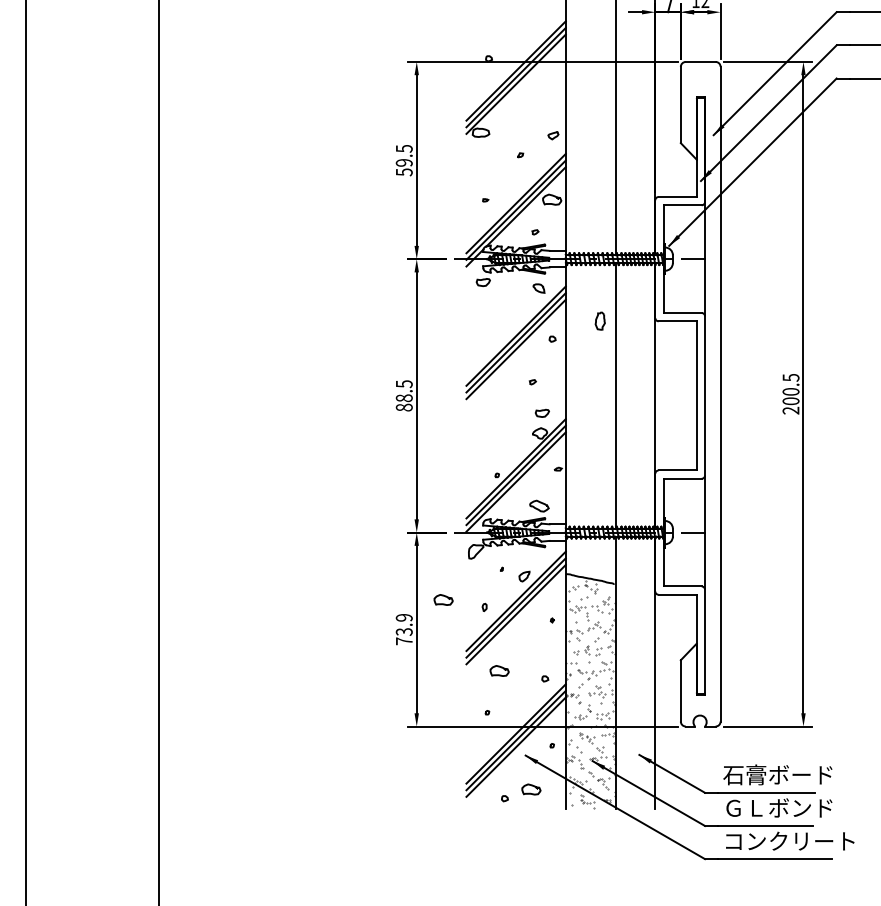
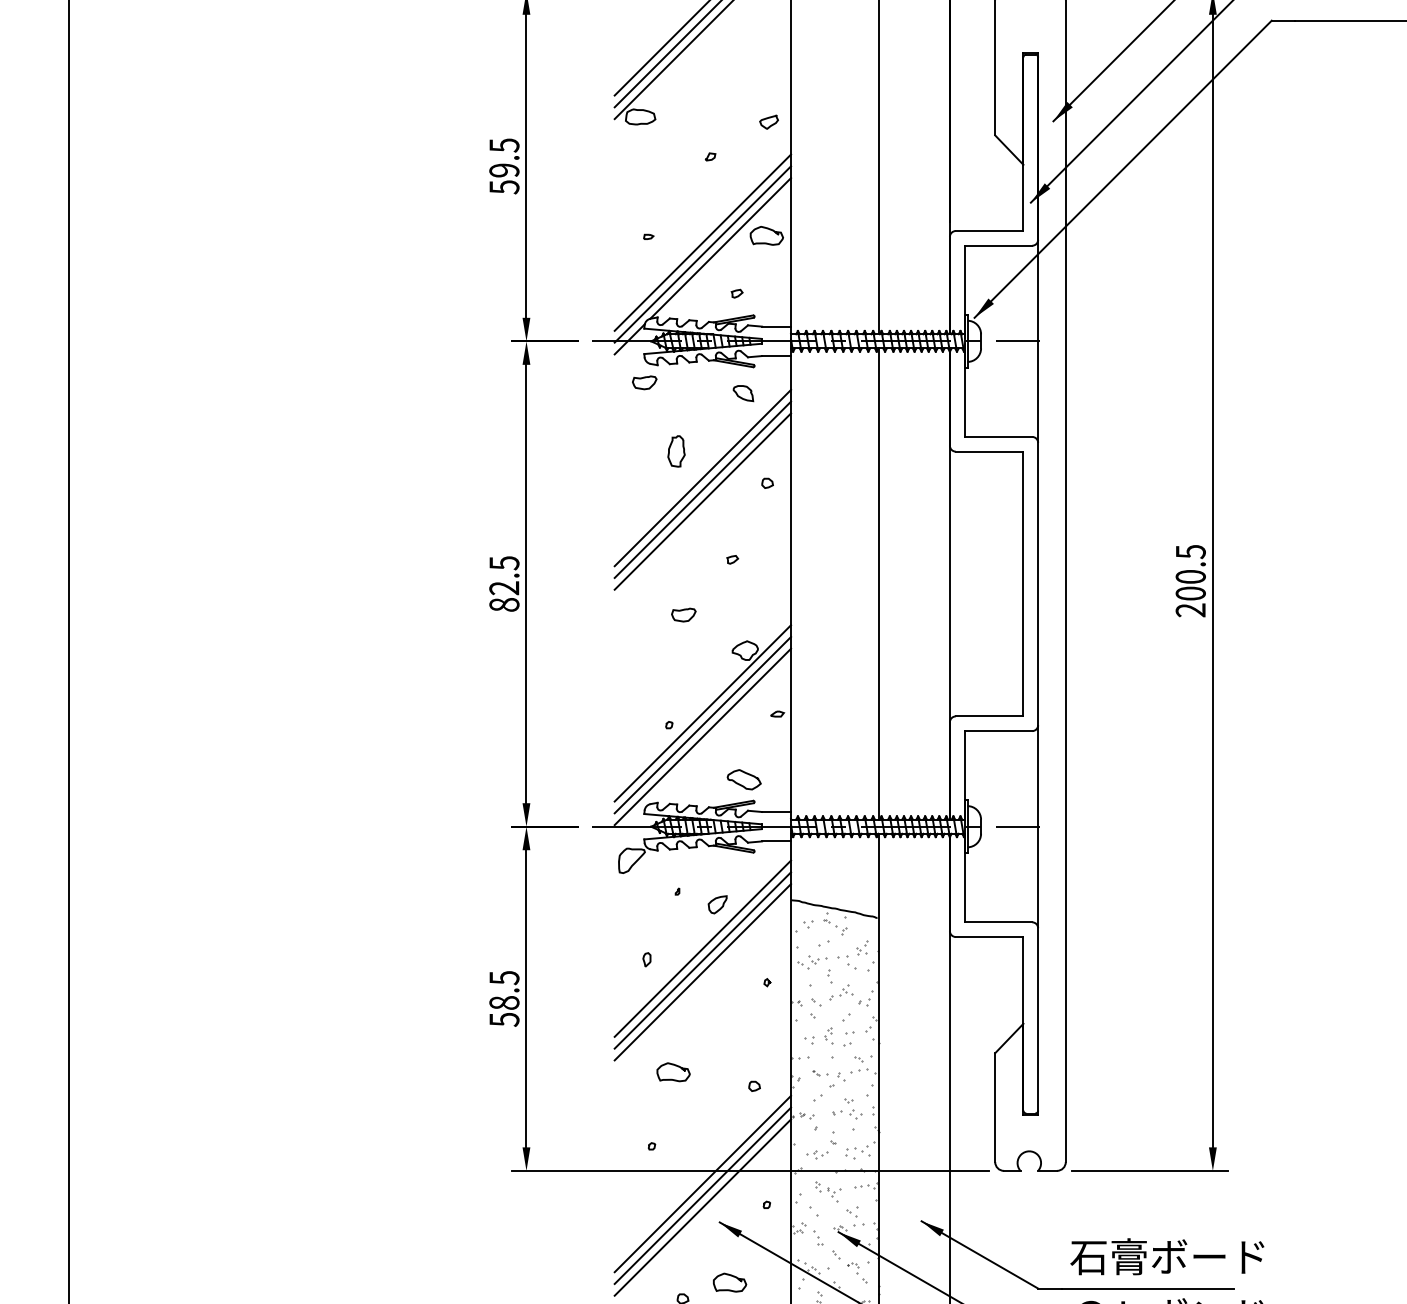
part: (599, 320) -> (675, 450), moved
text: (403, 398) -> (502, 588), 88.5 -> 82.5
part: (541, 412) -> (682, 613), moved
part: (443, 599) -> (573, 945), removed
text: (403, 629) -> (502, 998), 73.9 -> 58.5

